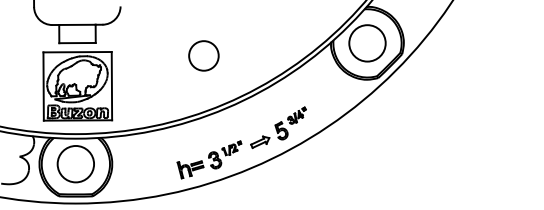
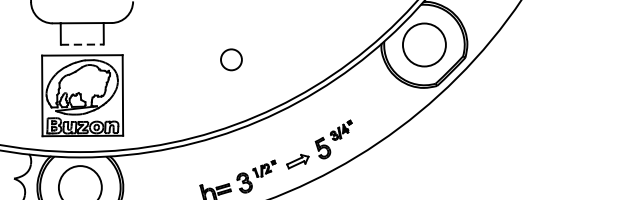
line: (78, 43) -> (83, 45), solid -> dashed
circle: (203, 55) -> (230, 59), size x0.6

